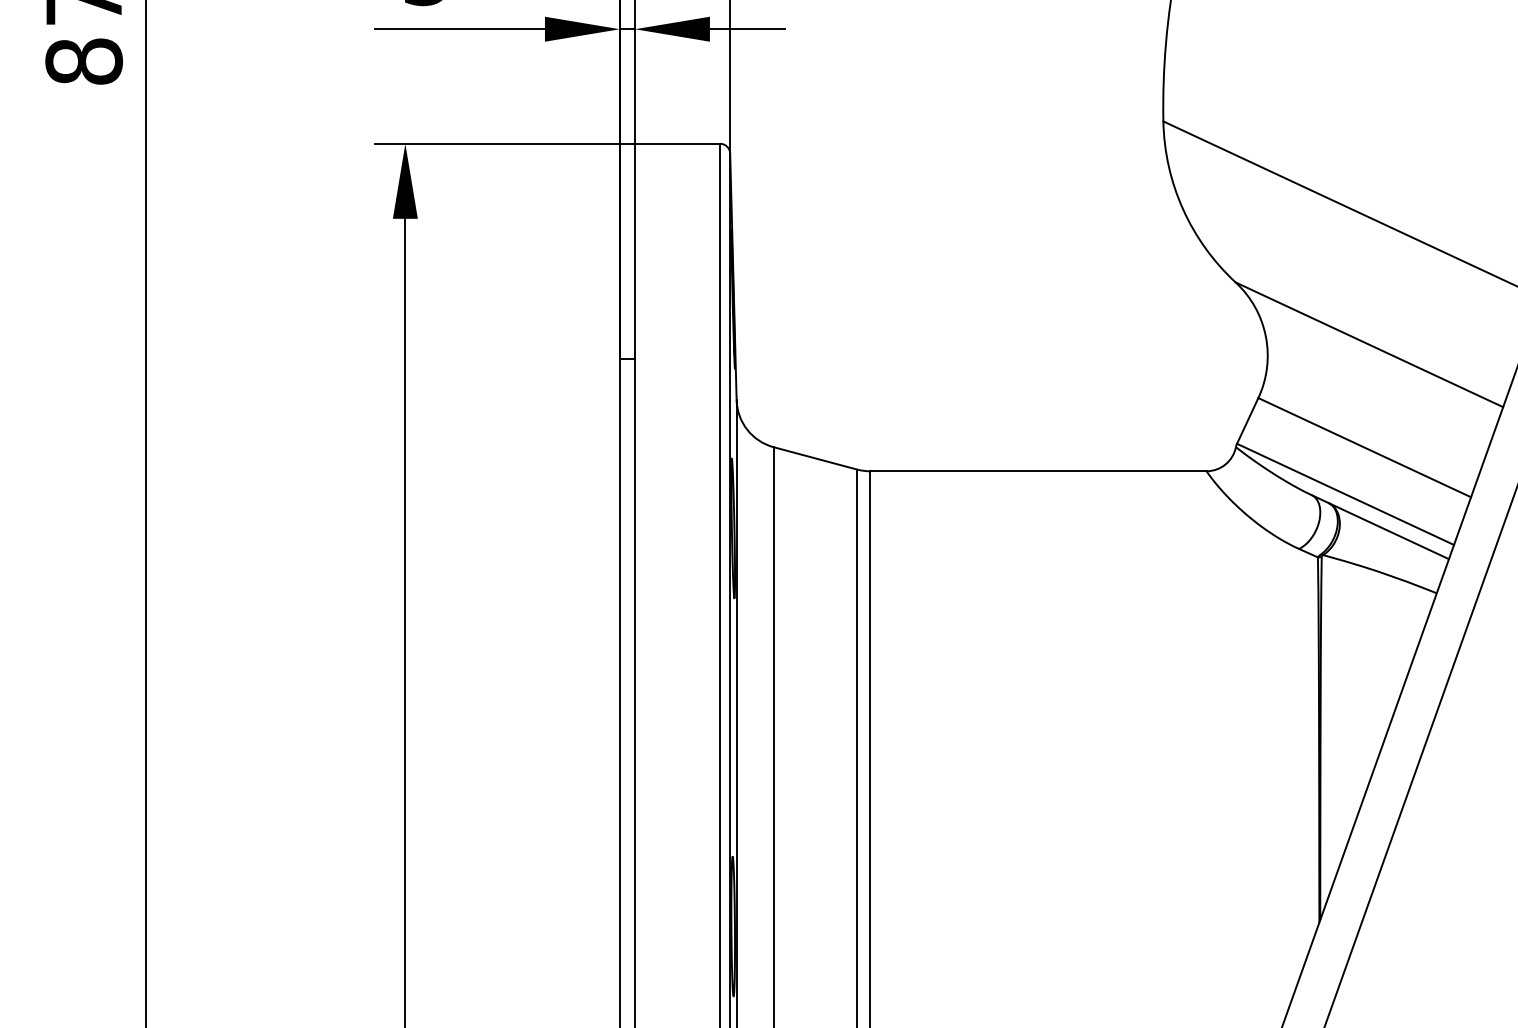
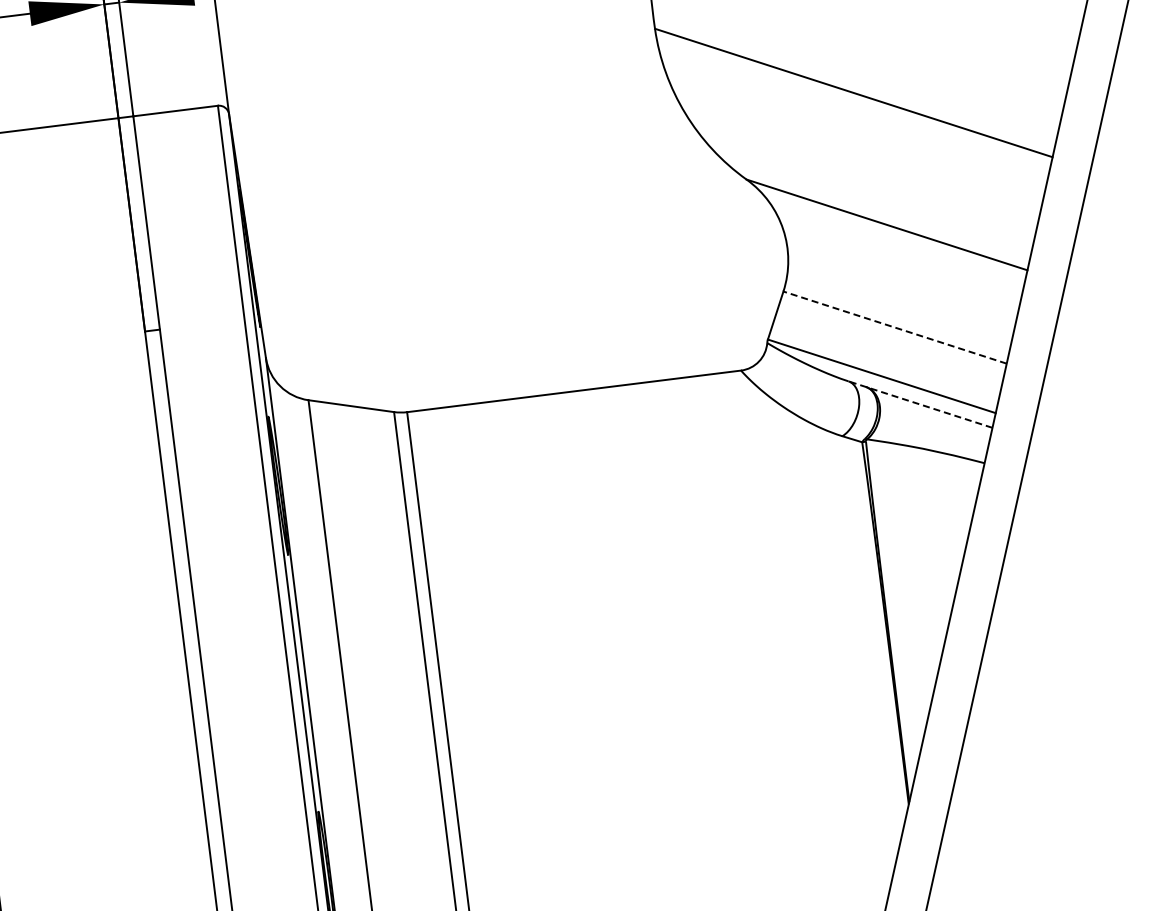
line: (1364, 447) -> (894, 327), solid -> dashed
line: (1380, 527) -> (920, 404), solid -> dashed

